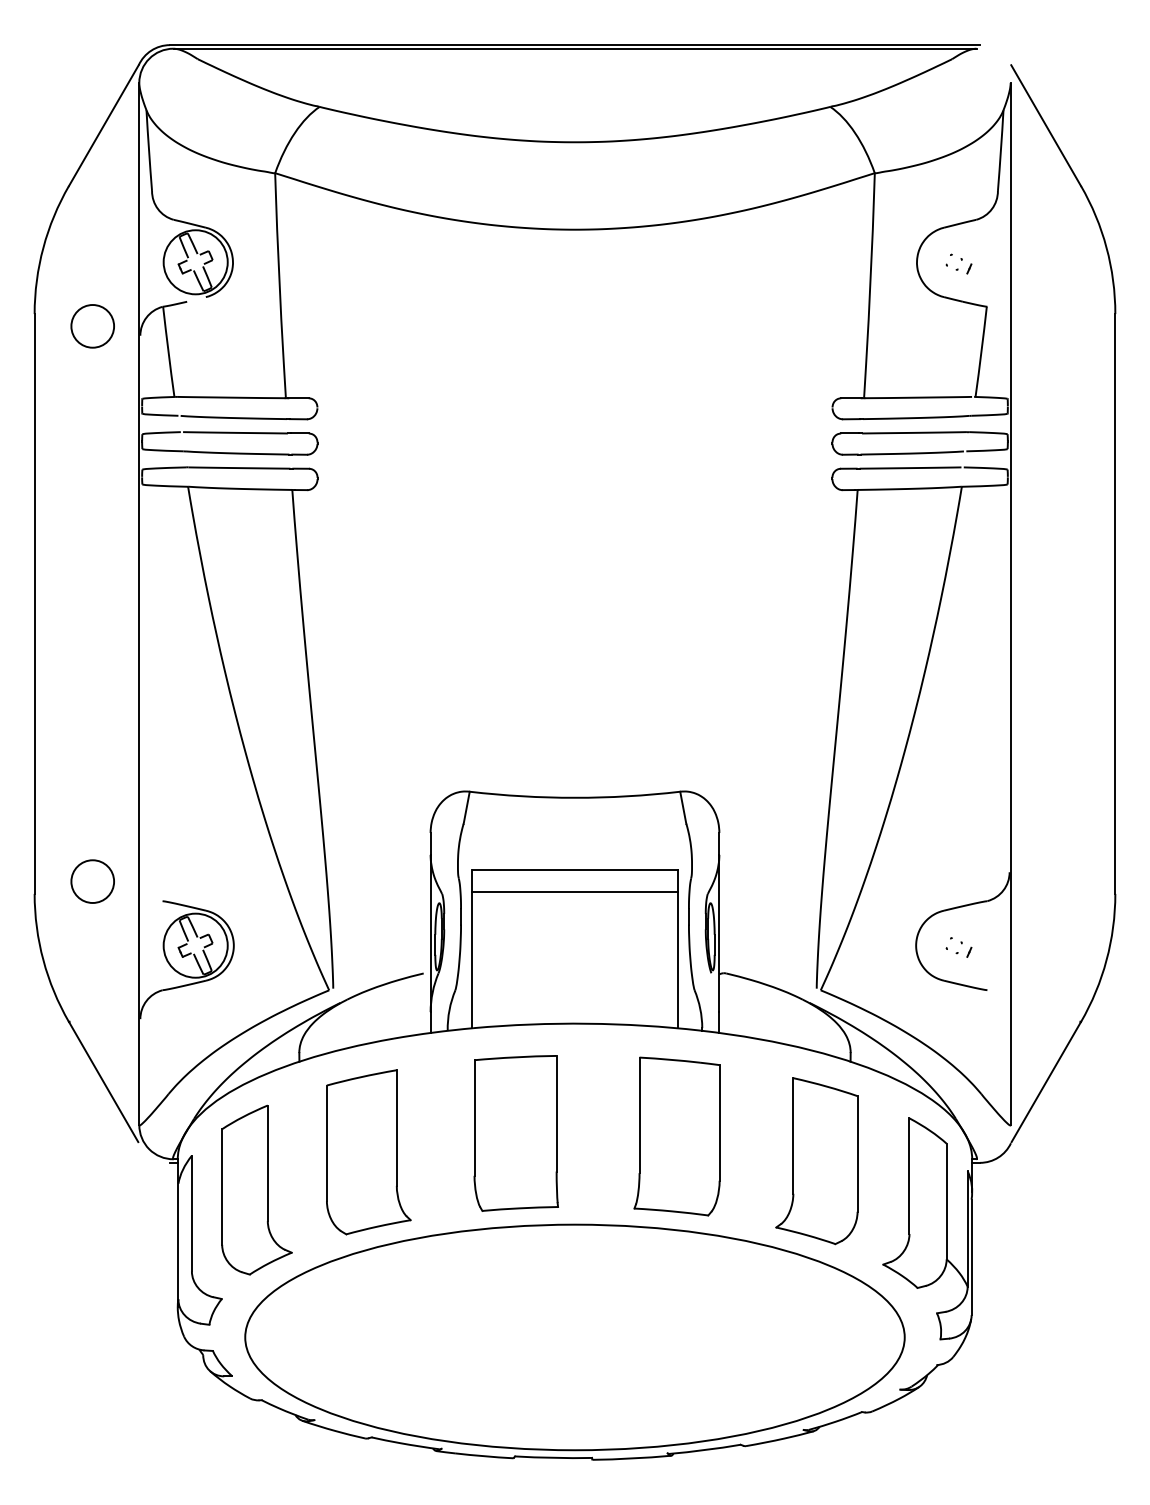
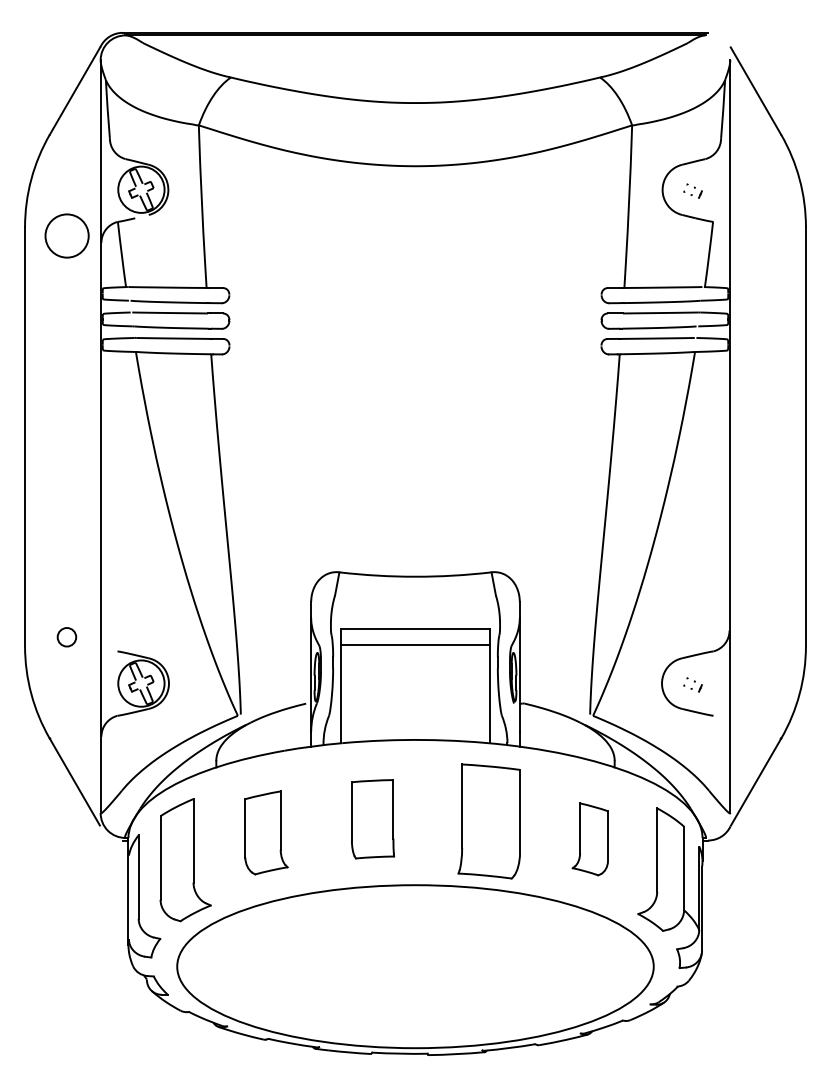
circle: (92, 326) -> (66, 236), size x1.4
circle: (92, 881) -> (66, 637), size x0.6
part: (515, 1133) -> (372, 819), size x0.7
part: (368, 1152) -> (266, 833), size x0.7
part: (816, 1161) -> (590, 839), size x0.6

